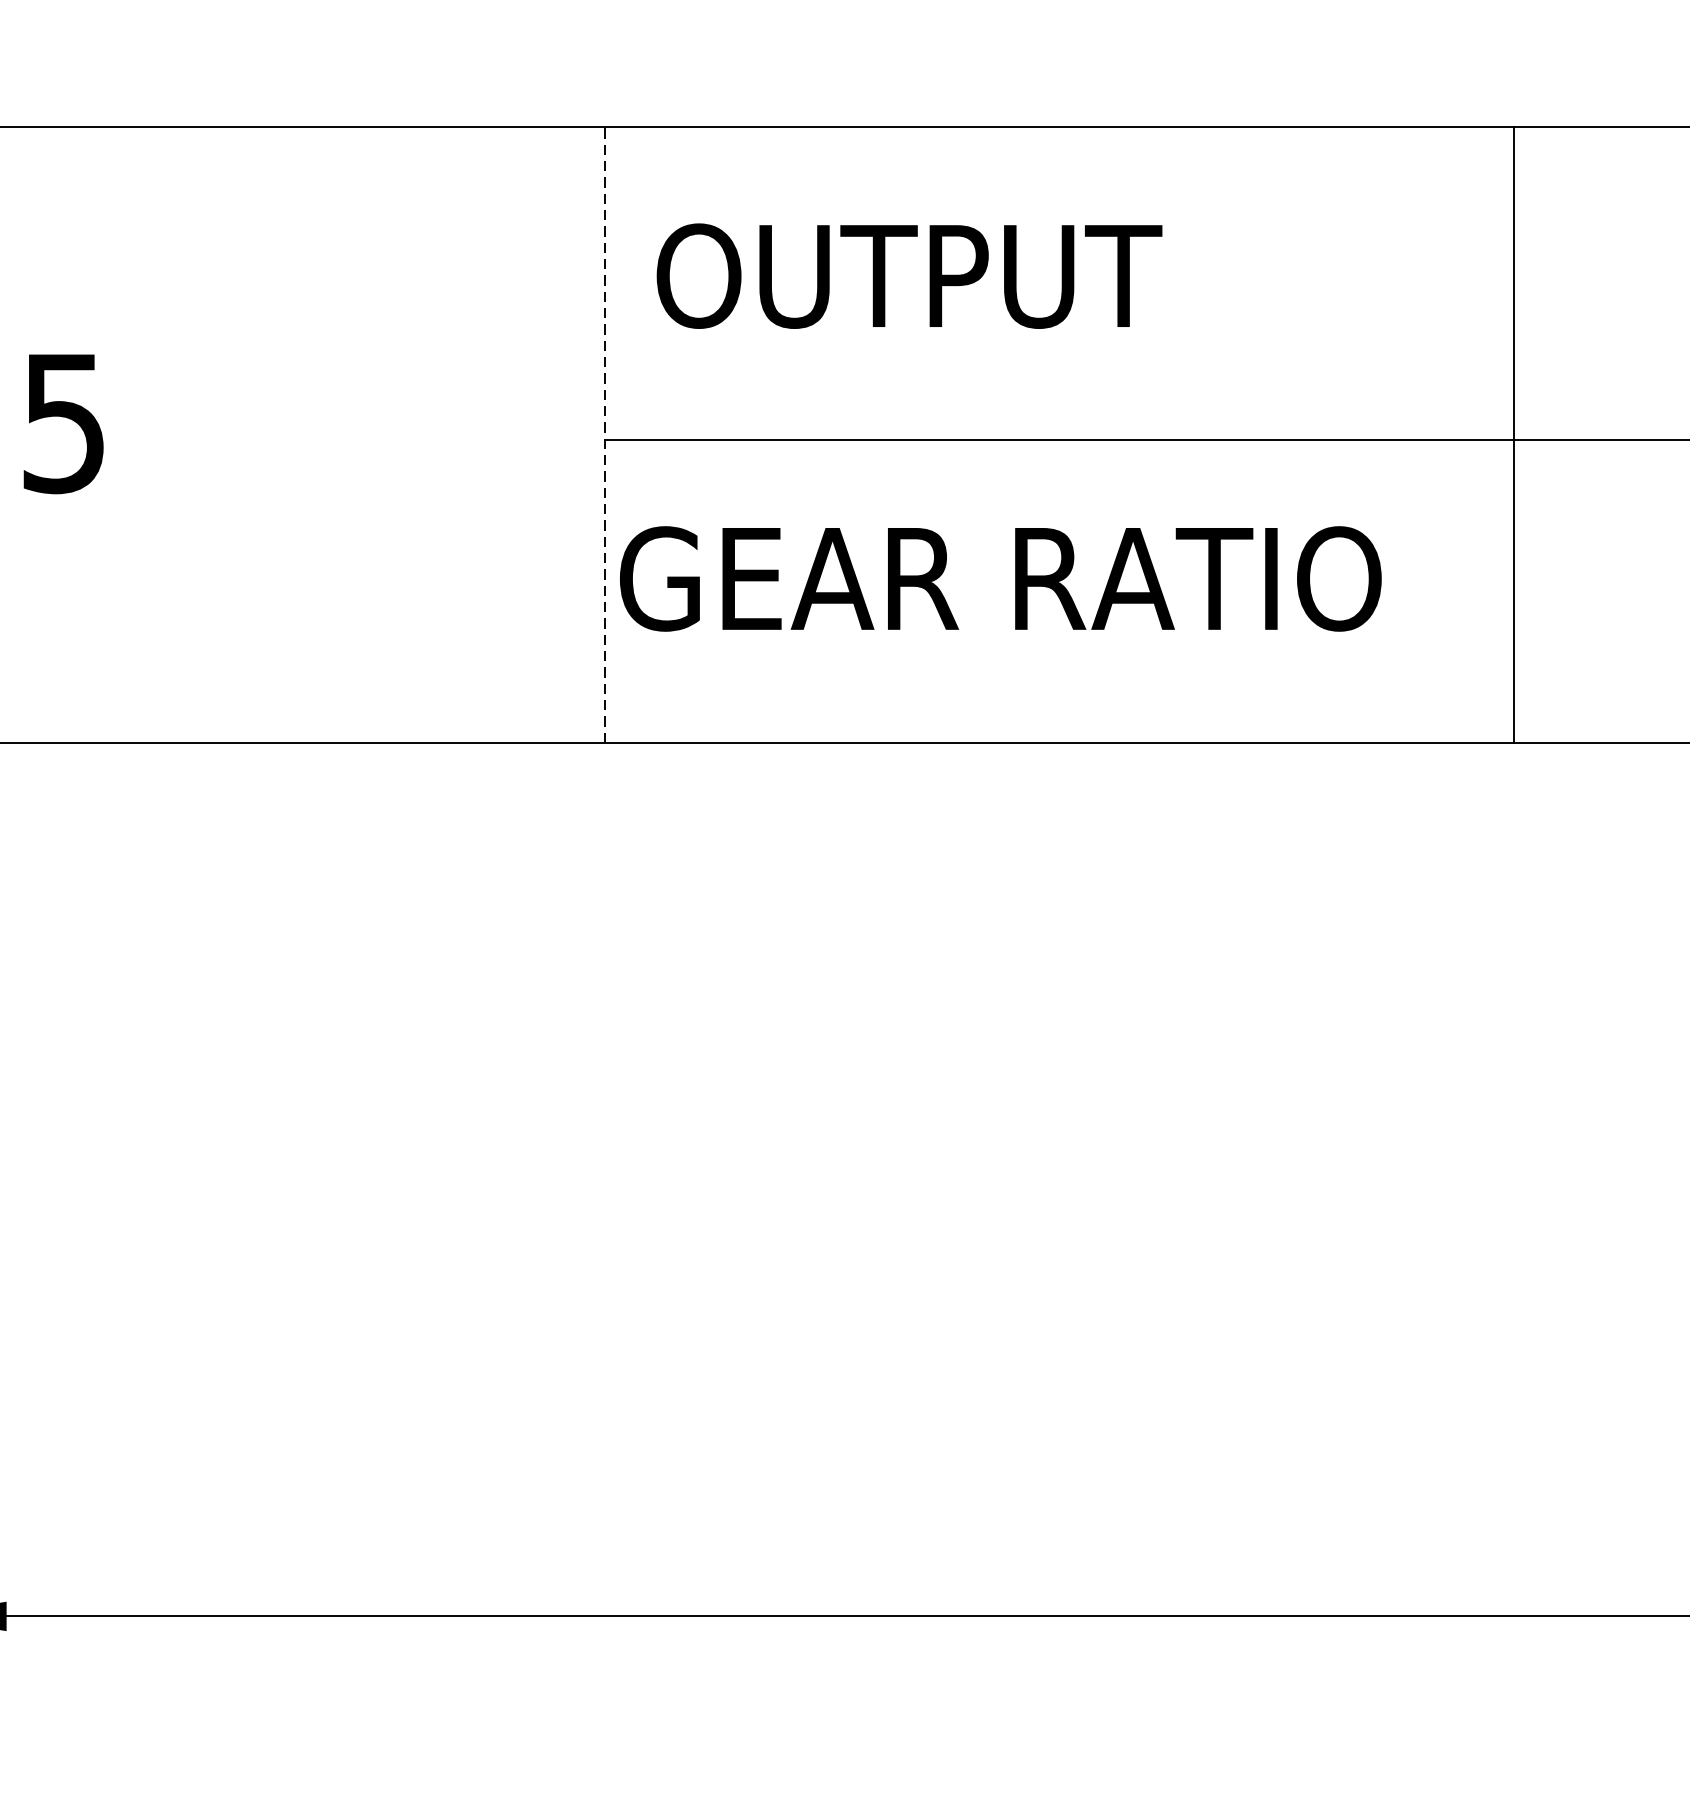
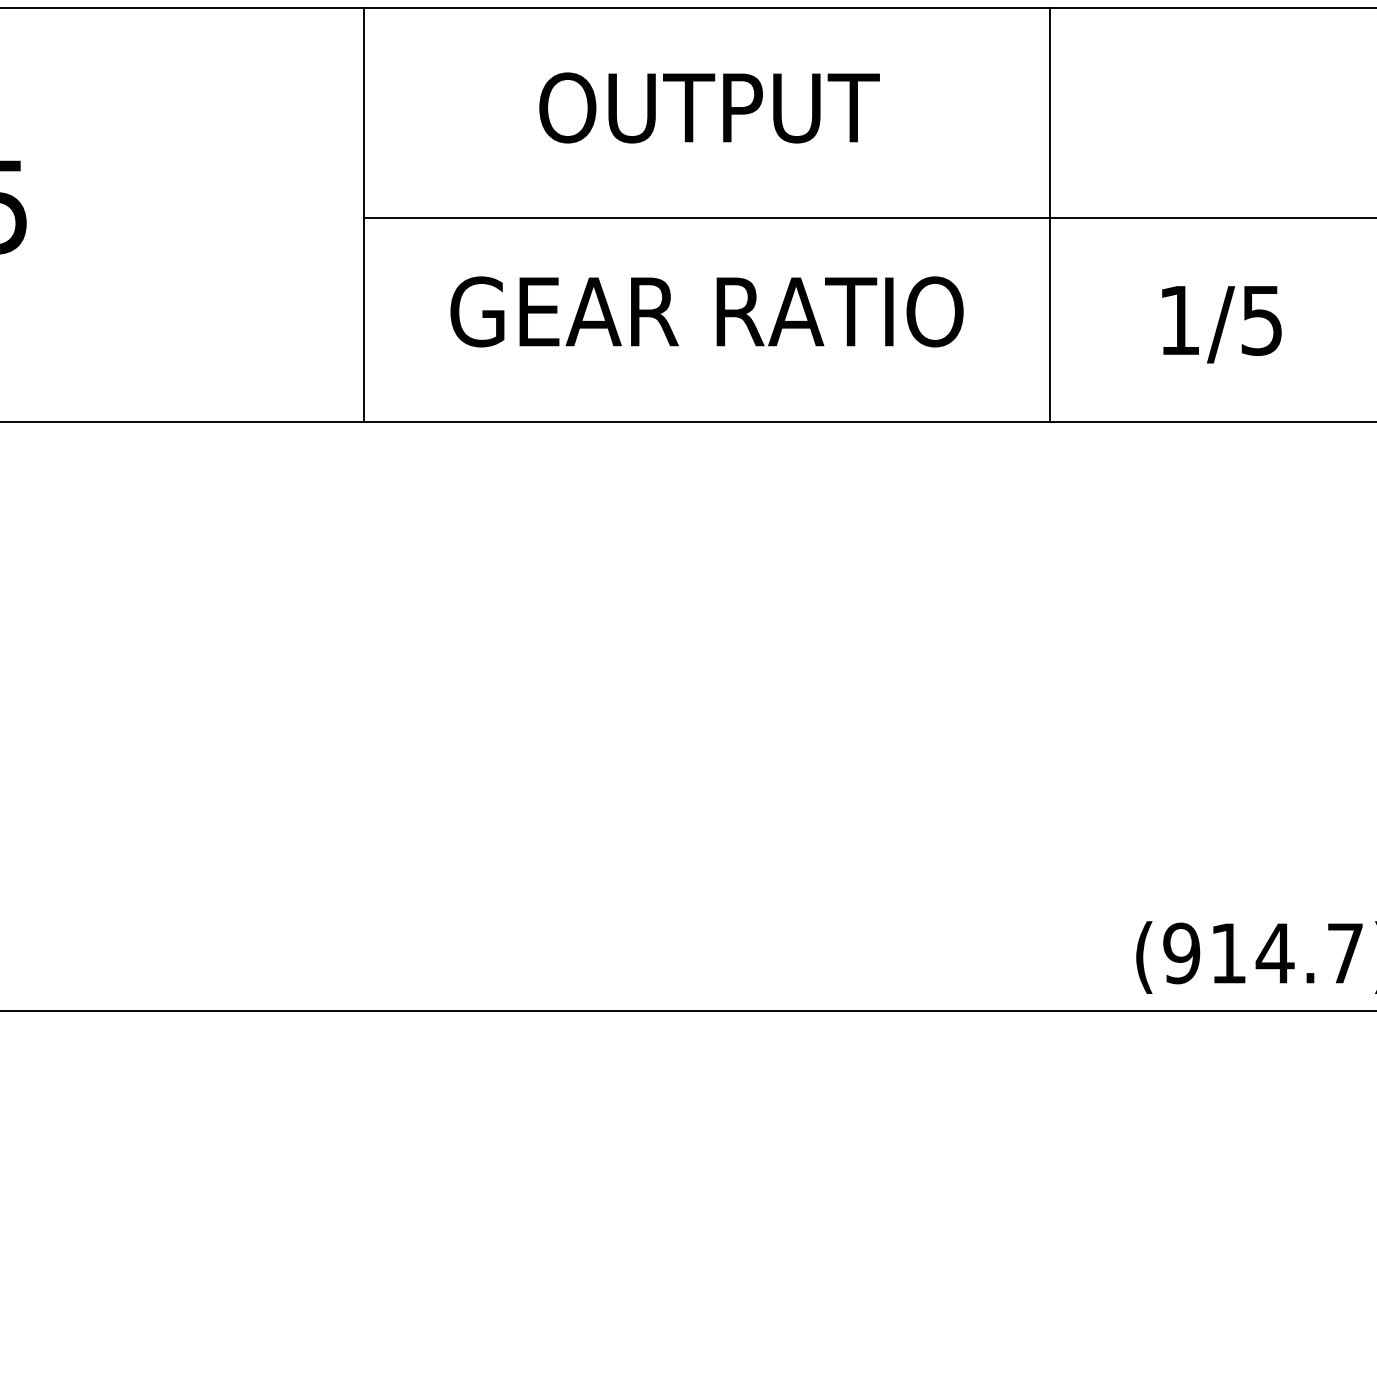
text: (909, 275) -> (709, 107), moved
line: (605, 434) -> (364, 214), dashed -> solid
line: (1513, 434) -> (1049, 214), moved
text: (999, 578) -> (706, 311), moved

